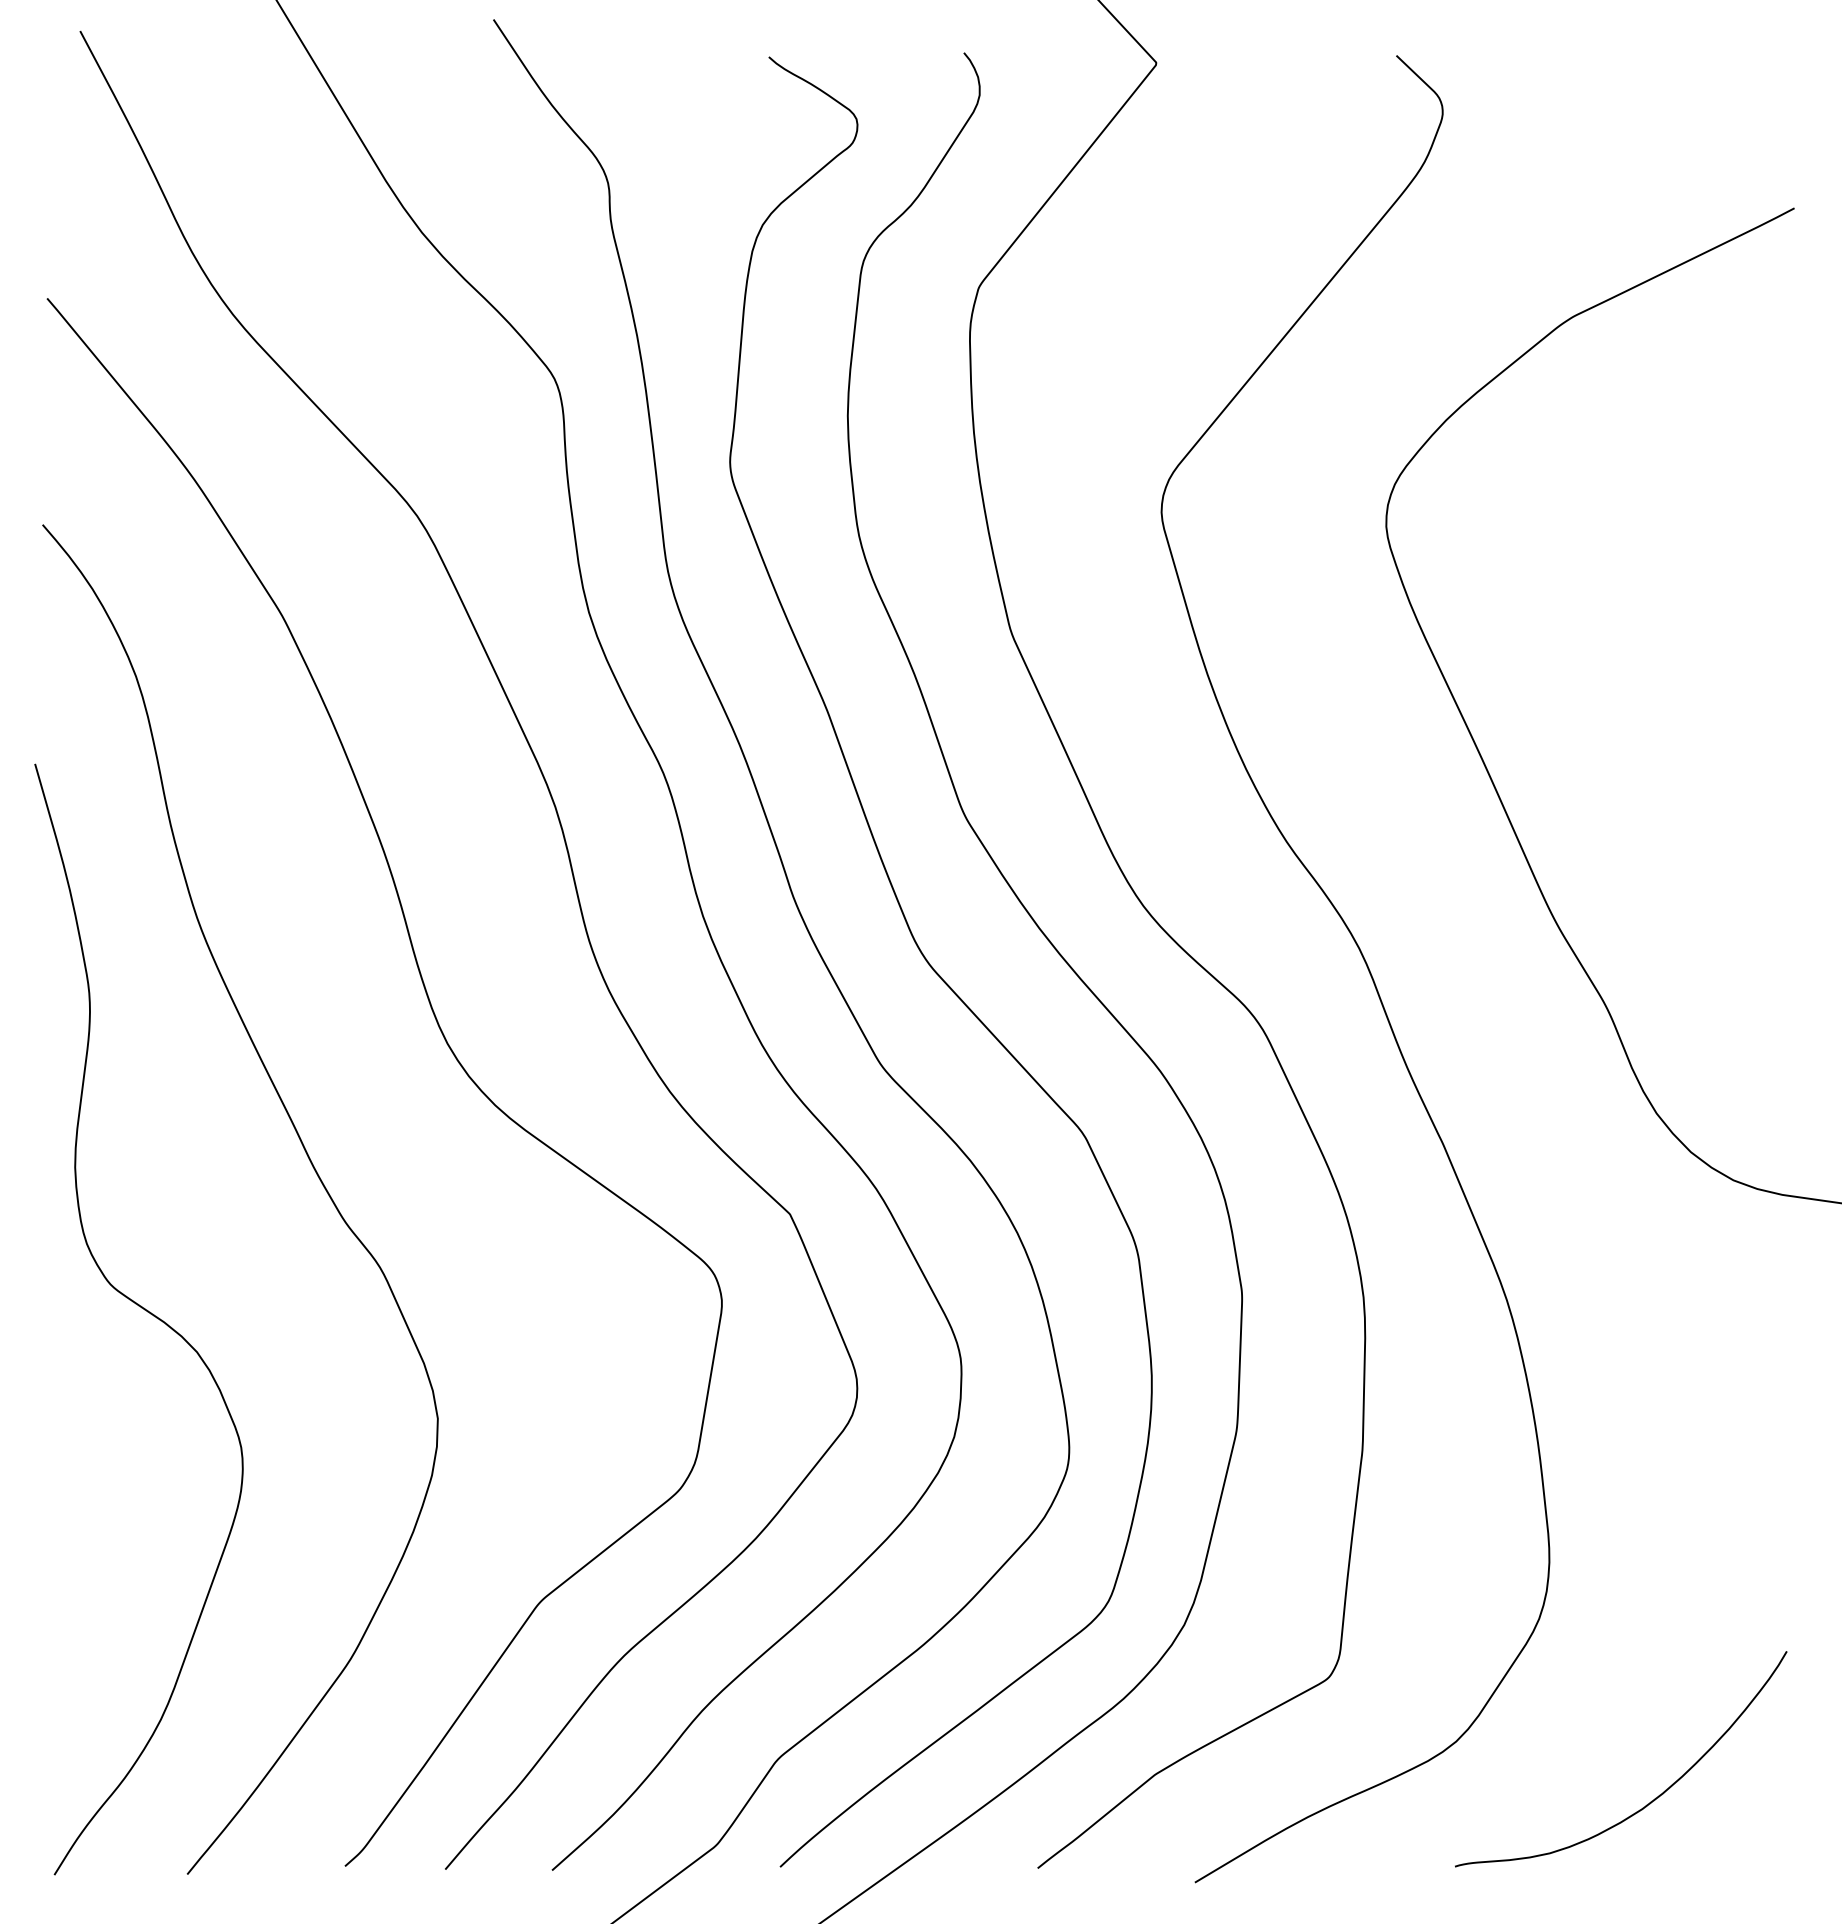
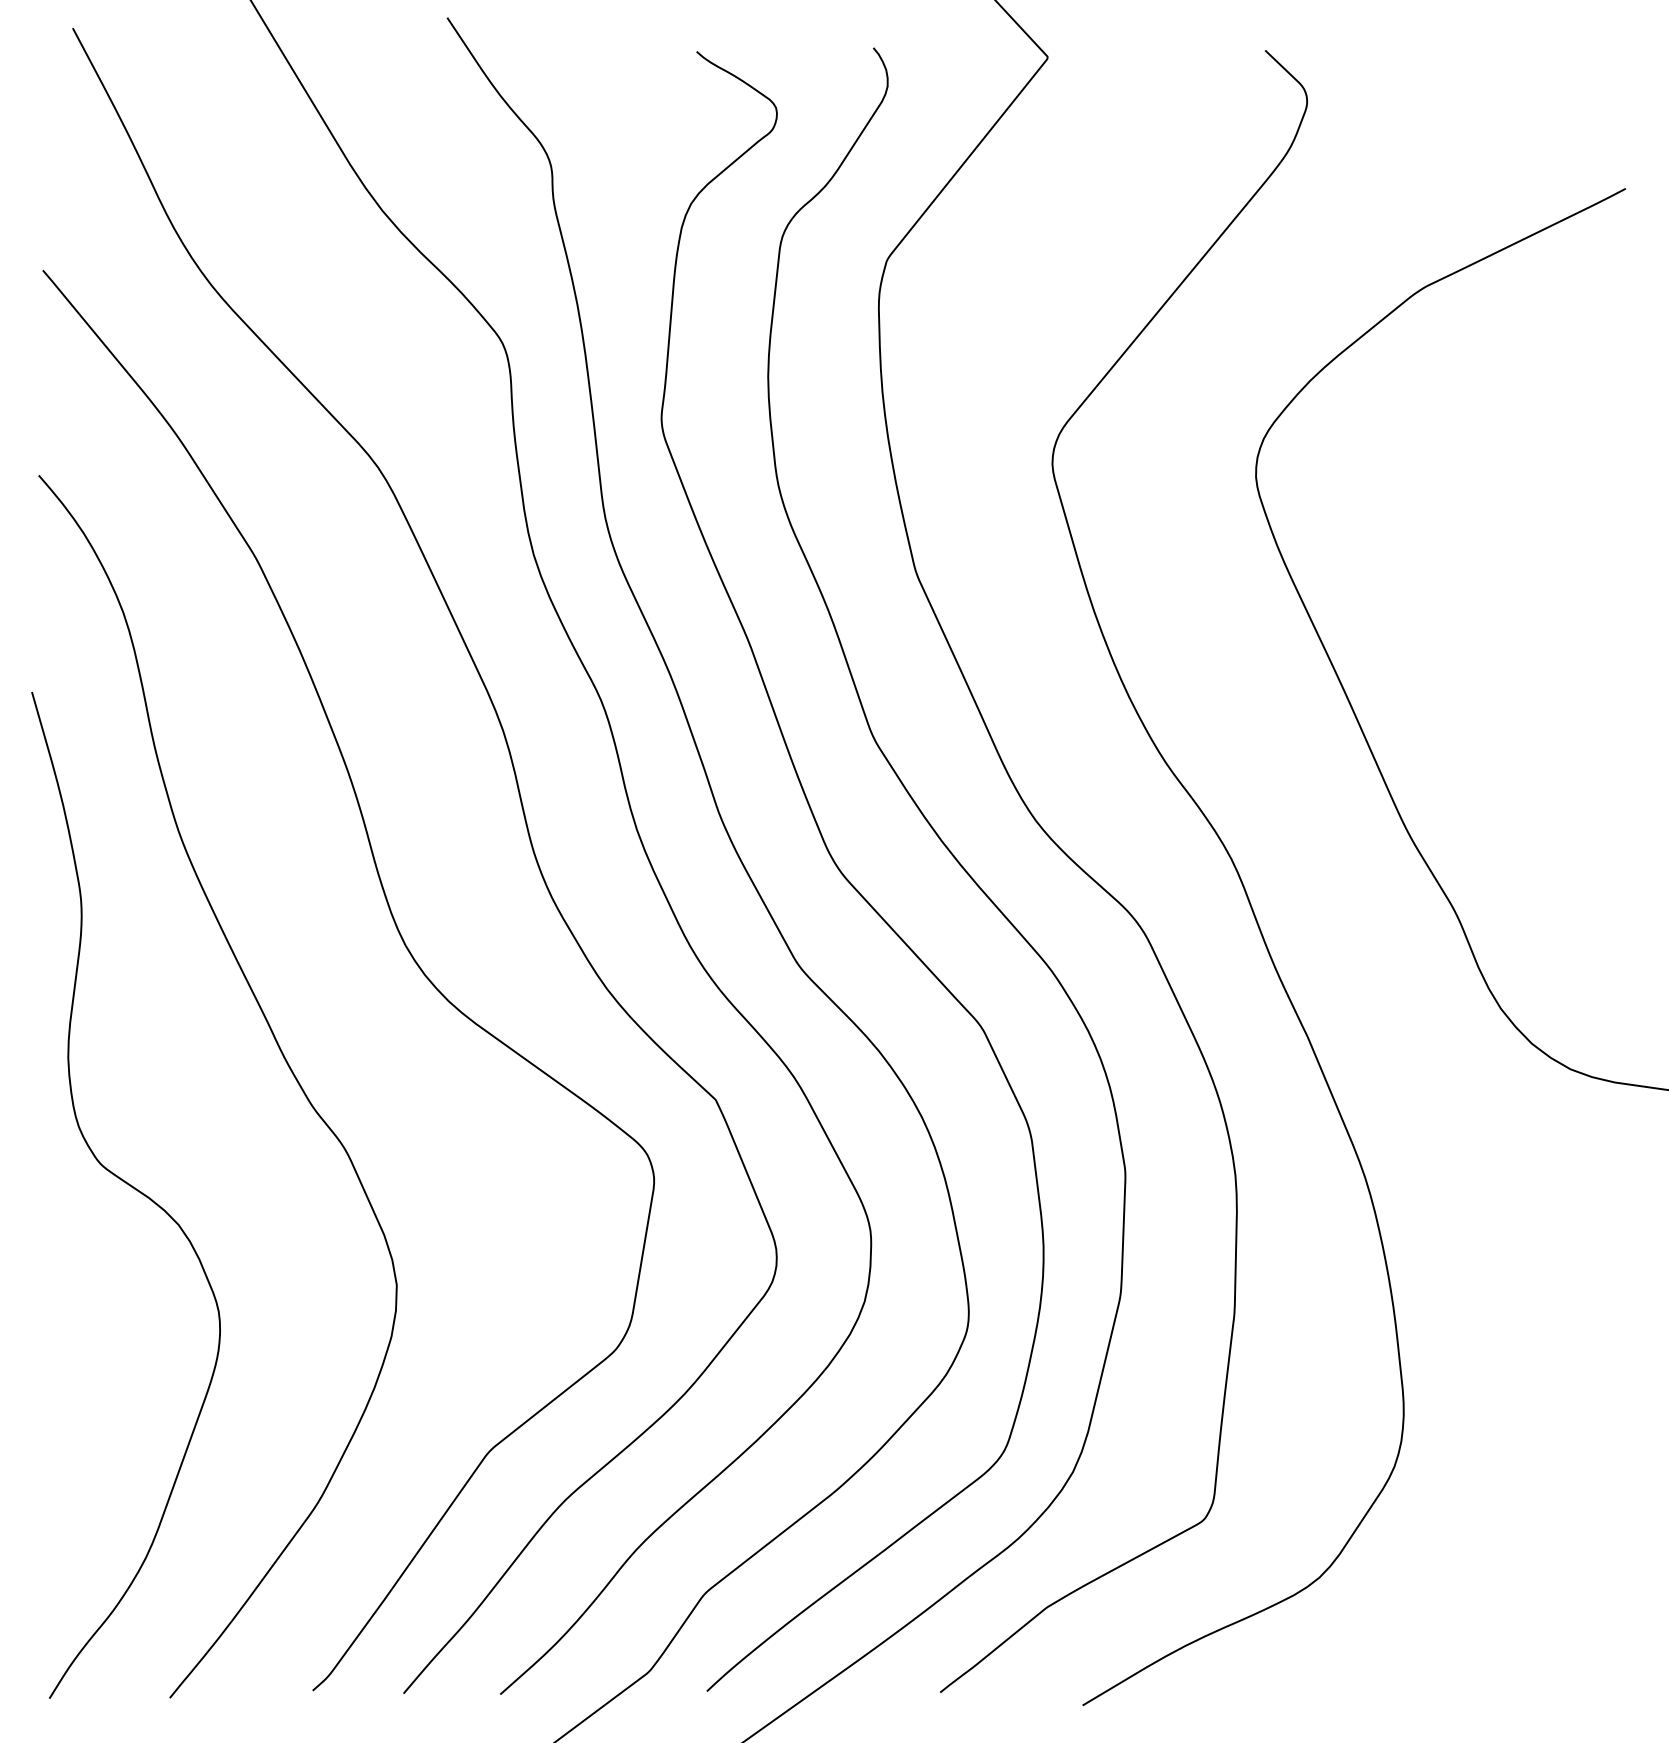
curve: (1655, 1797) -> (1499, 1628), removed

